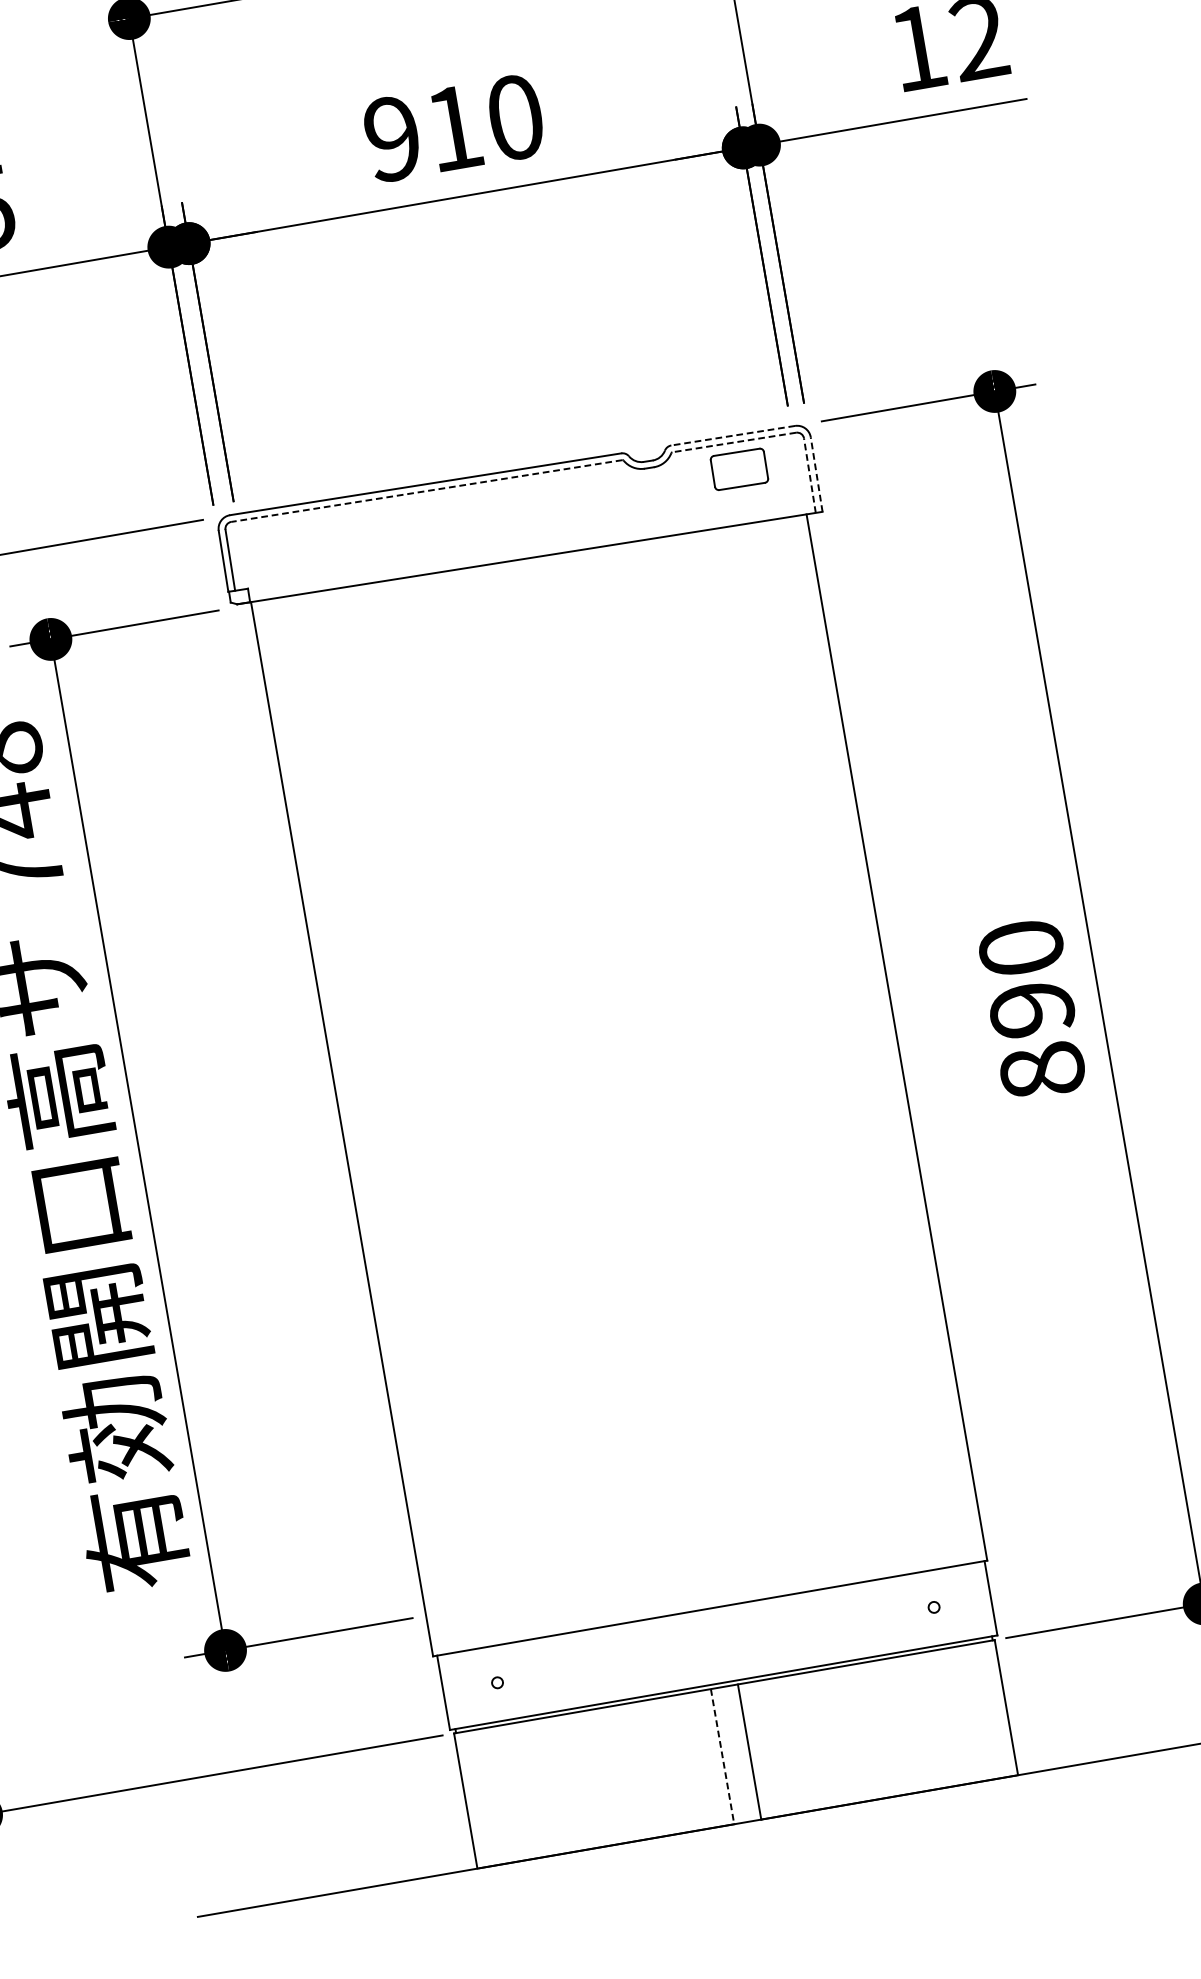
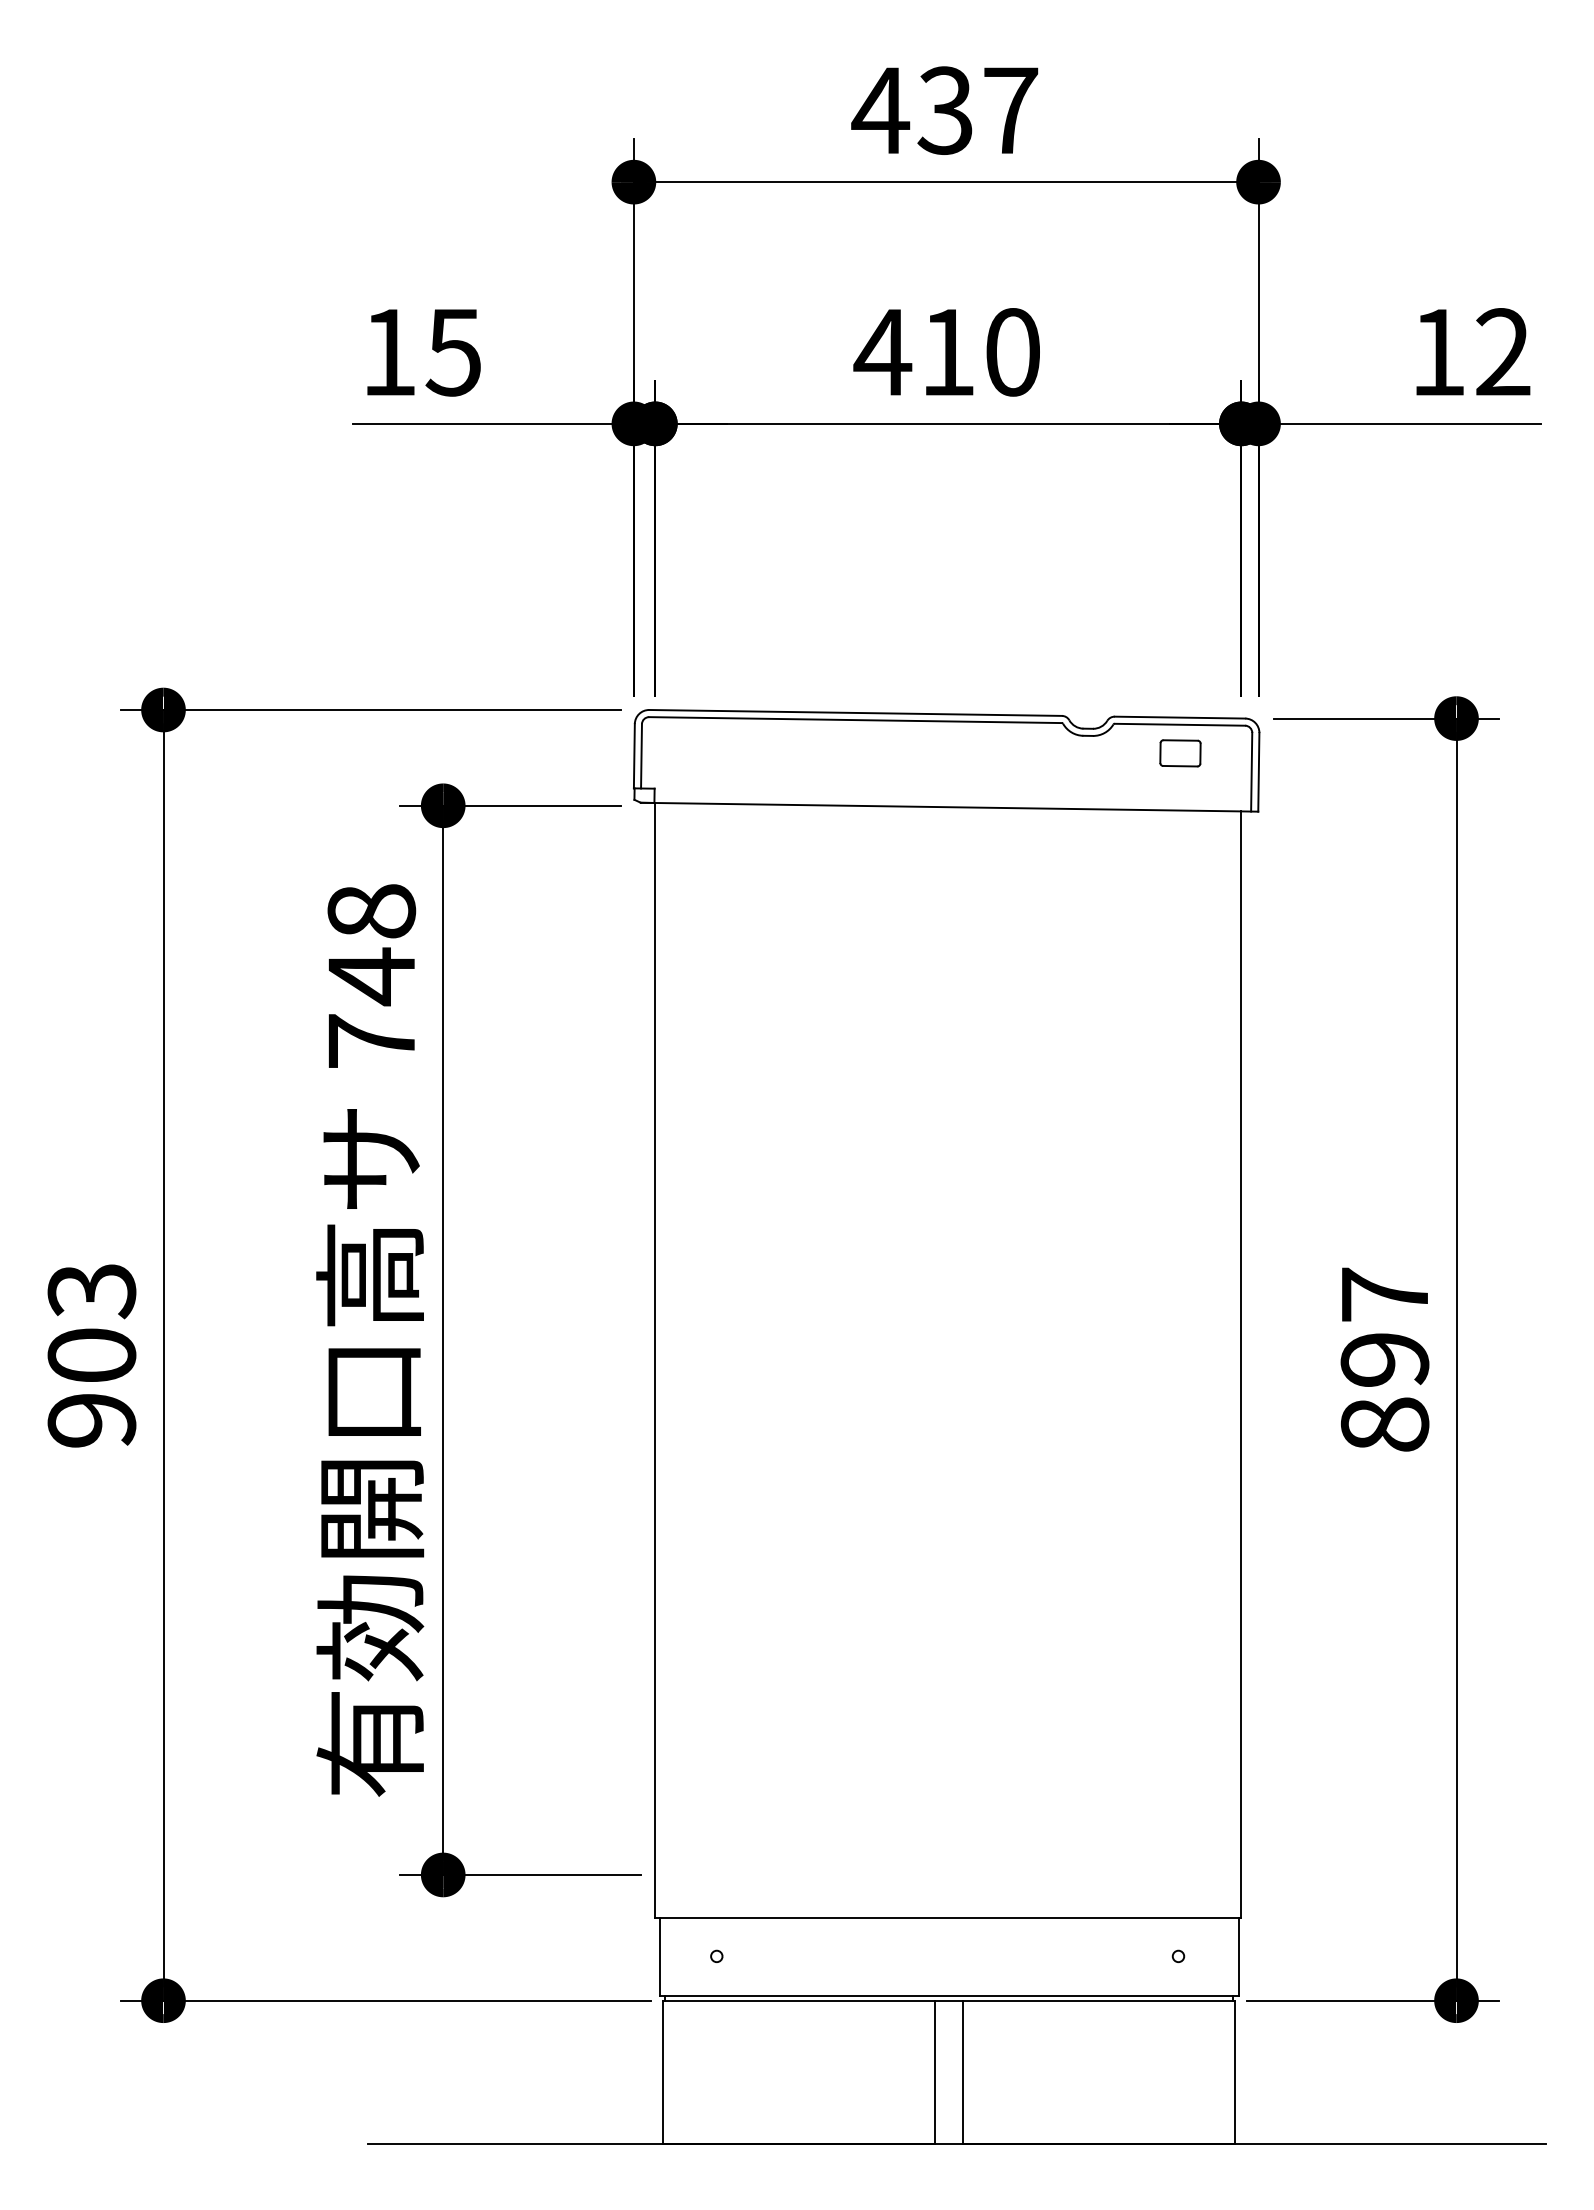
text: (392, 139) -> (882, 352), 910 -> 410
line: (732, 435) -> (1179, 717), dashed -> solid
line: (733, 442) -> (1179, 724), dashed -> solid
part: (739, 469) -> (1180, 753), size x0.71
line: (816, 473) -> (1258, 771), dashed -> solid
line: (809, 474) -> (1251, 771), dashed -> solid
line: (426, 491) -> (855, 720), dashed -> solid
text: (1020, 947) -> (1384, 1294), 890 -> 897
line: (722, 1756) -> (934, 2072), dashed -> solid

